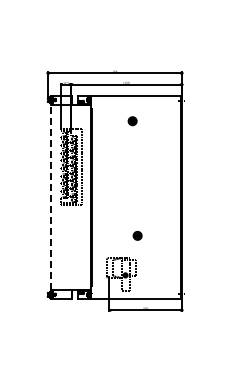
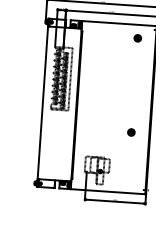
part: (132, 121) -> (137, 38), moved
line: (50, 197) -> (42, 102), dashed -> solid
part: (137, 235) -> (131, 132), moved

